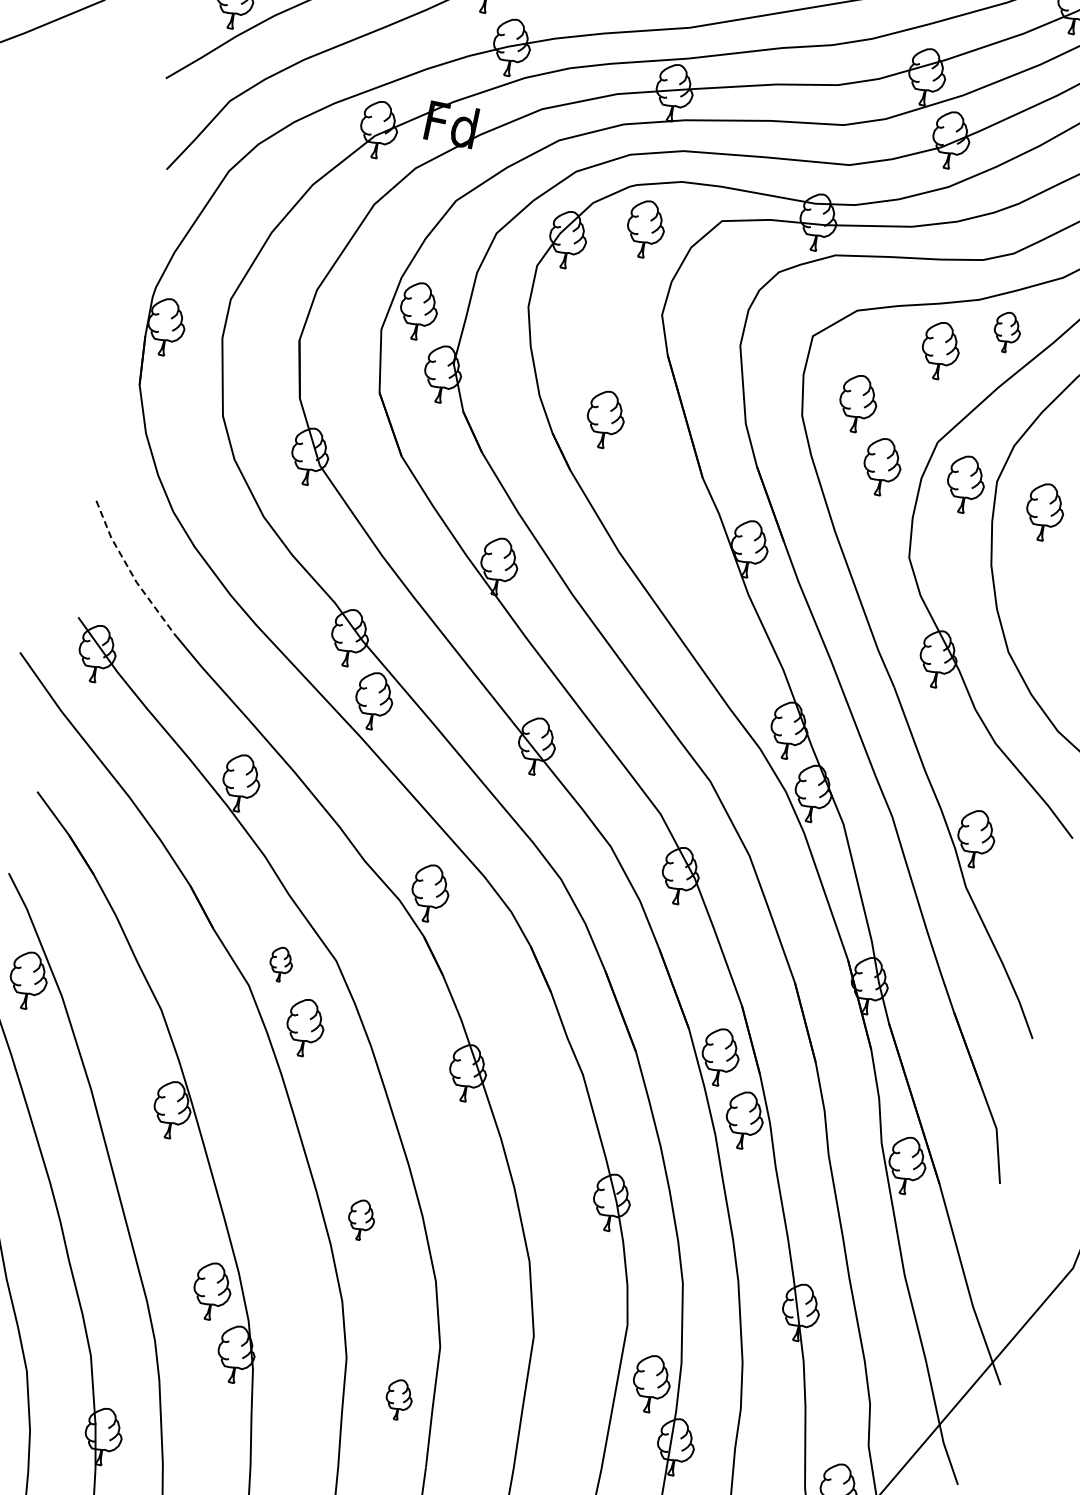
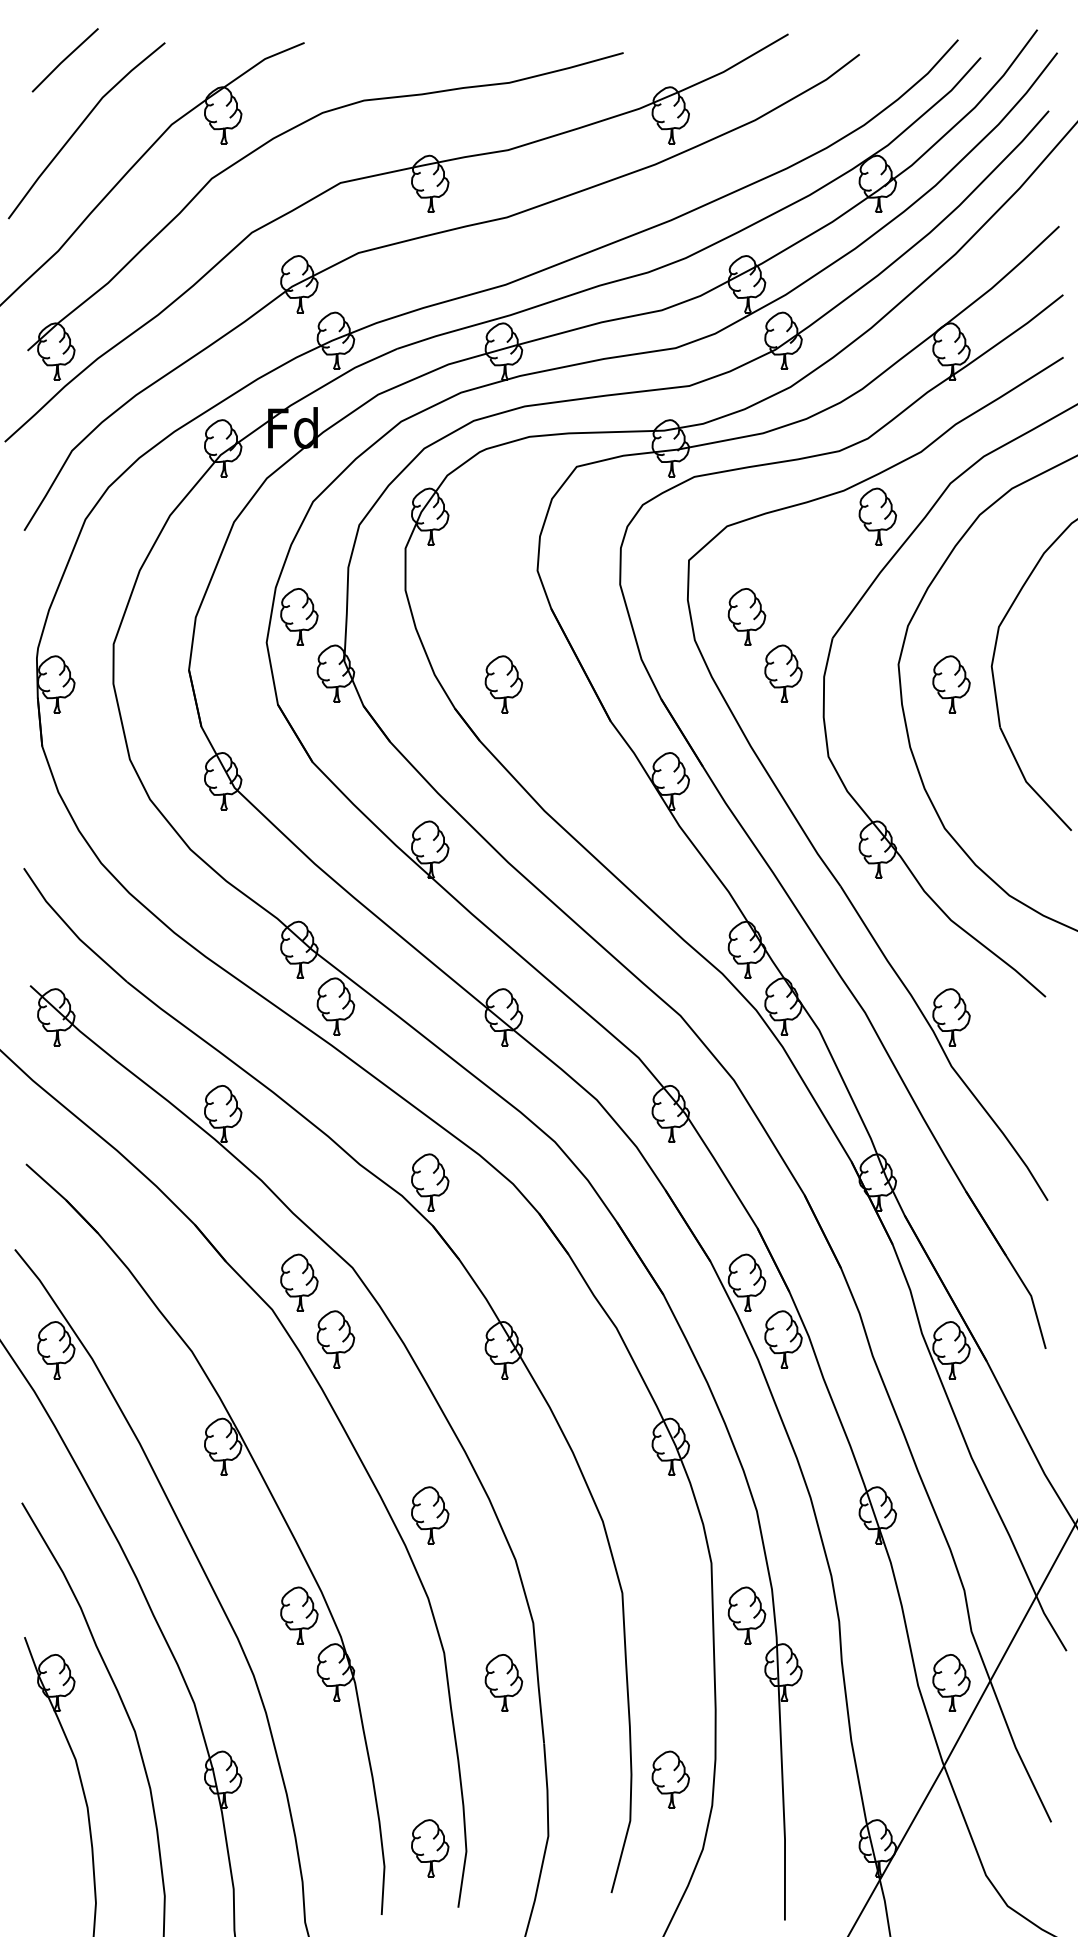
part: (645, 229) -> (503, 490), removed
part: (1006, 332) -> (877, 516), size x1.43
part: (940, 350) -> (816, 548), removed
part: (965, 484) -> (868, 673), removed
line: (130, 570) -> (71, 929), dashed -> solid
part: (281, 964) -> (299, 1282), size x1.67
part: (361, 1220) -> (430, 1515), size x1.43
part: (398, 1399) -> (503, 1682), size x1.43

